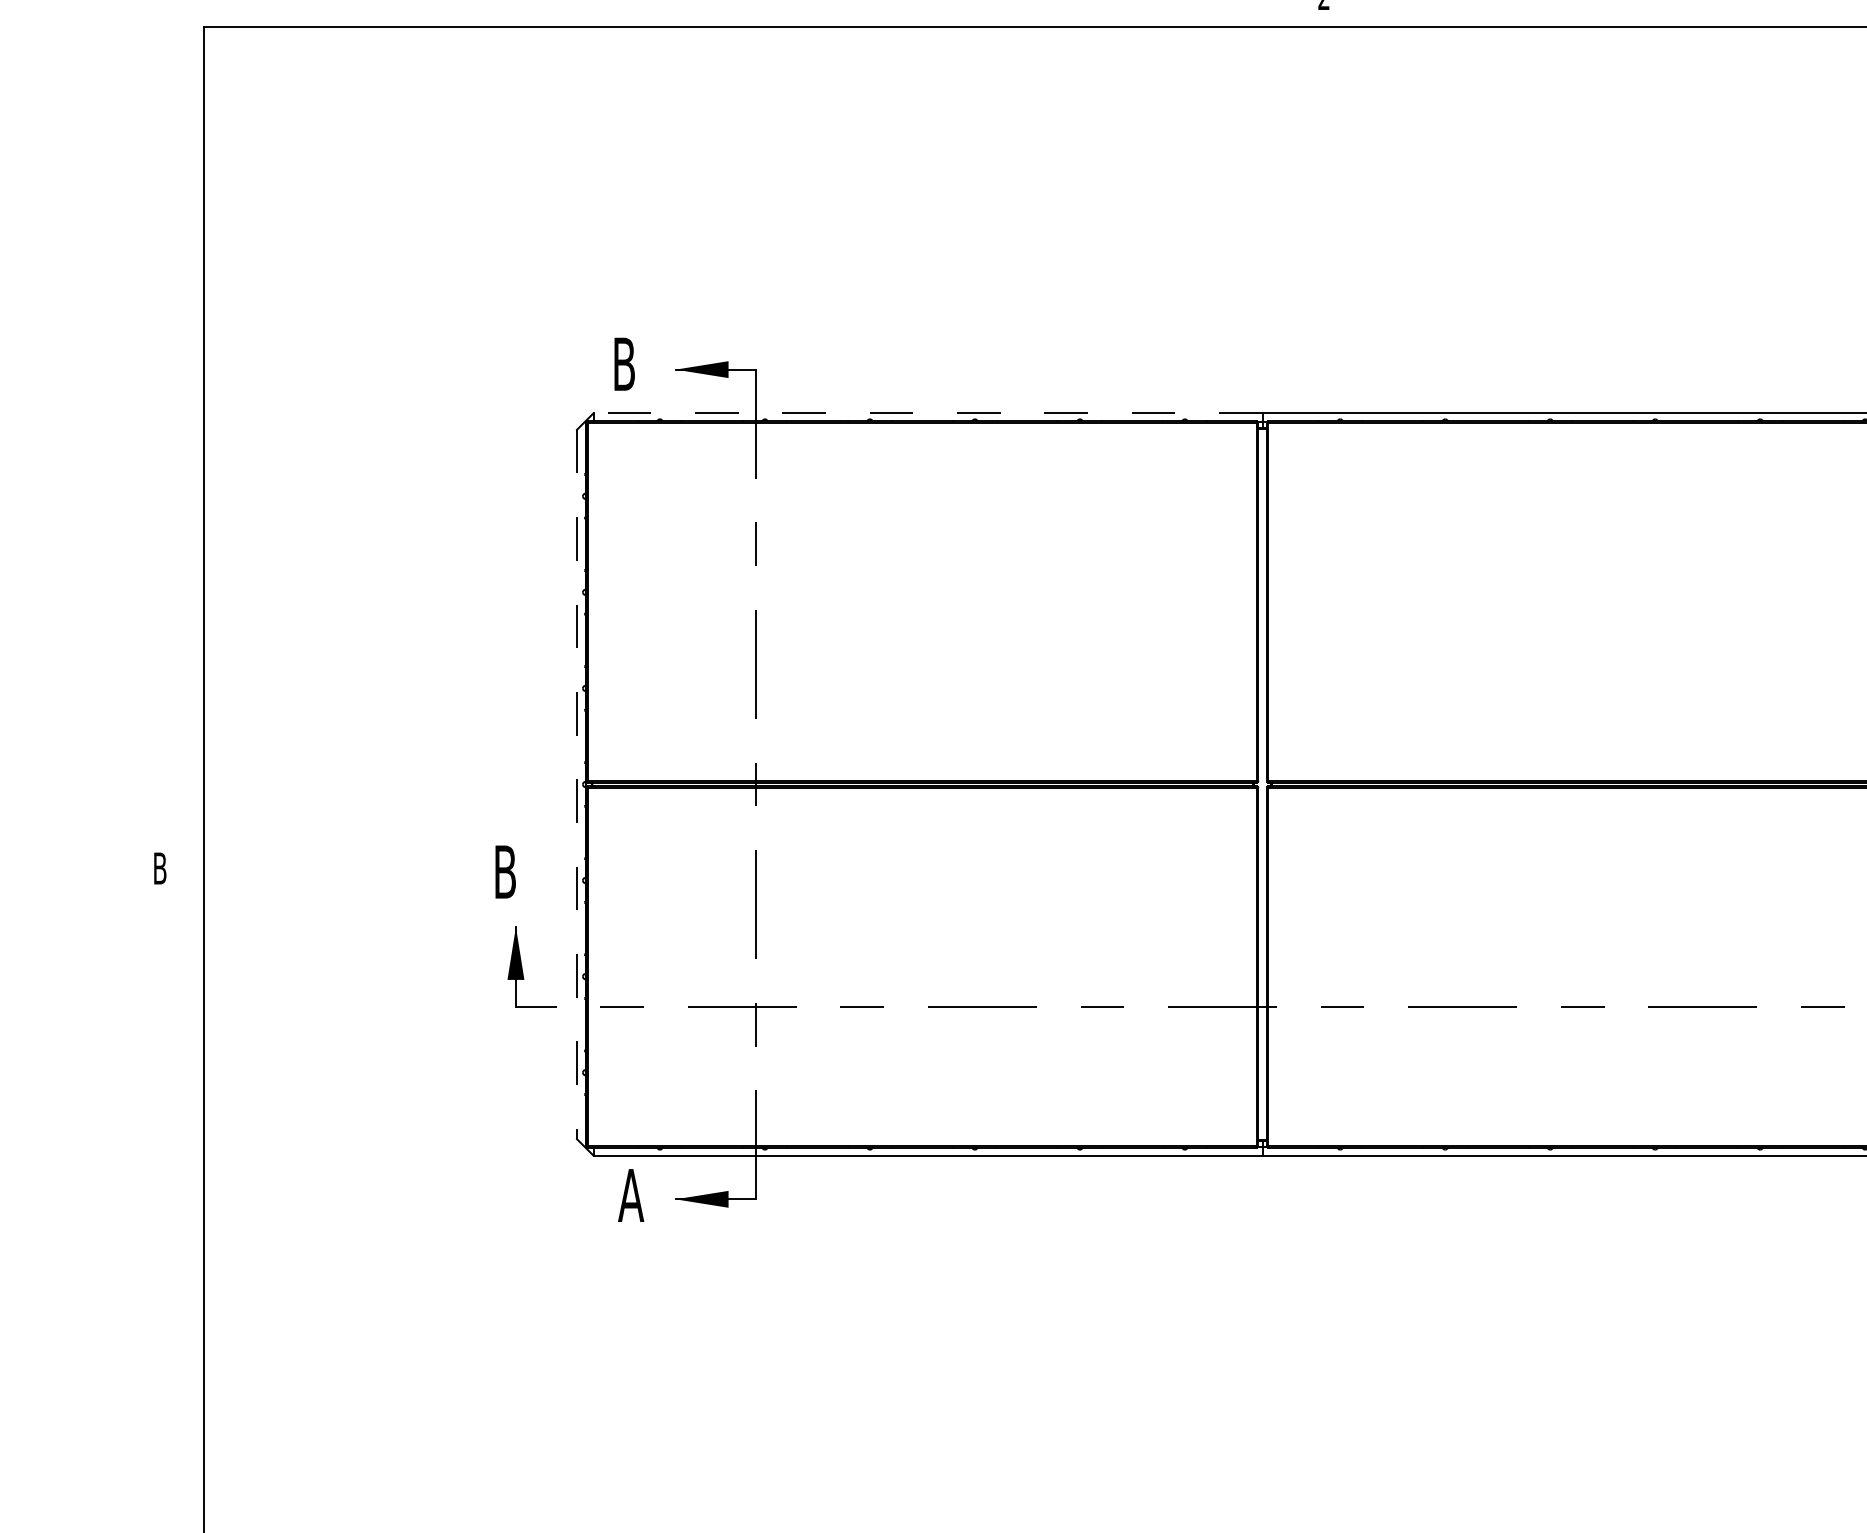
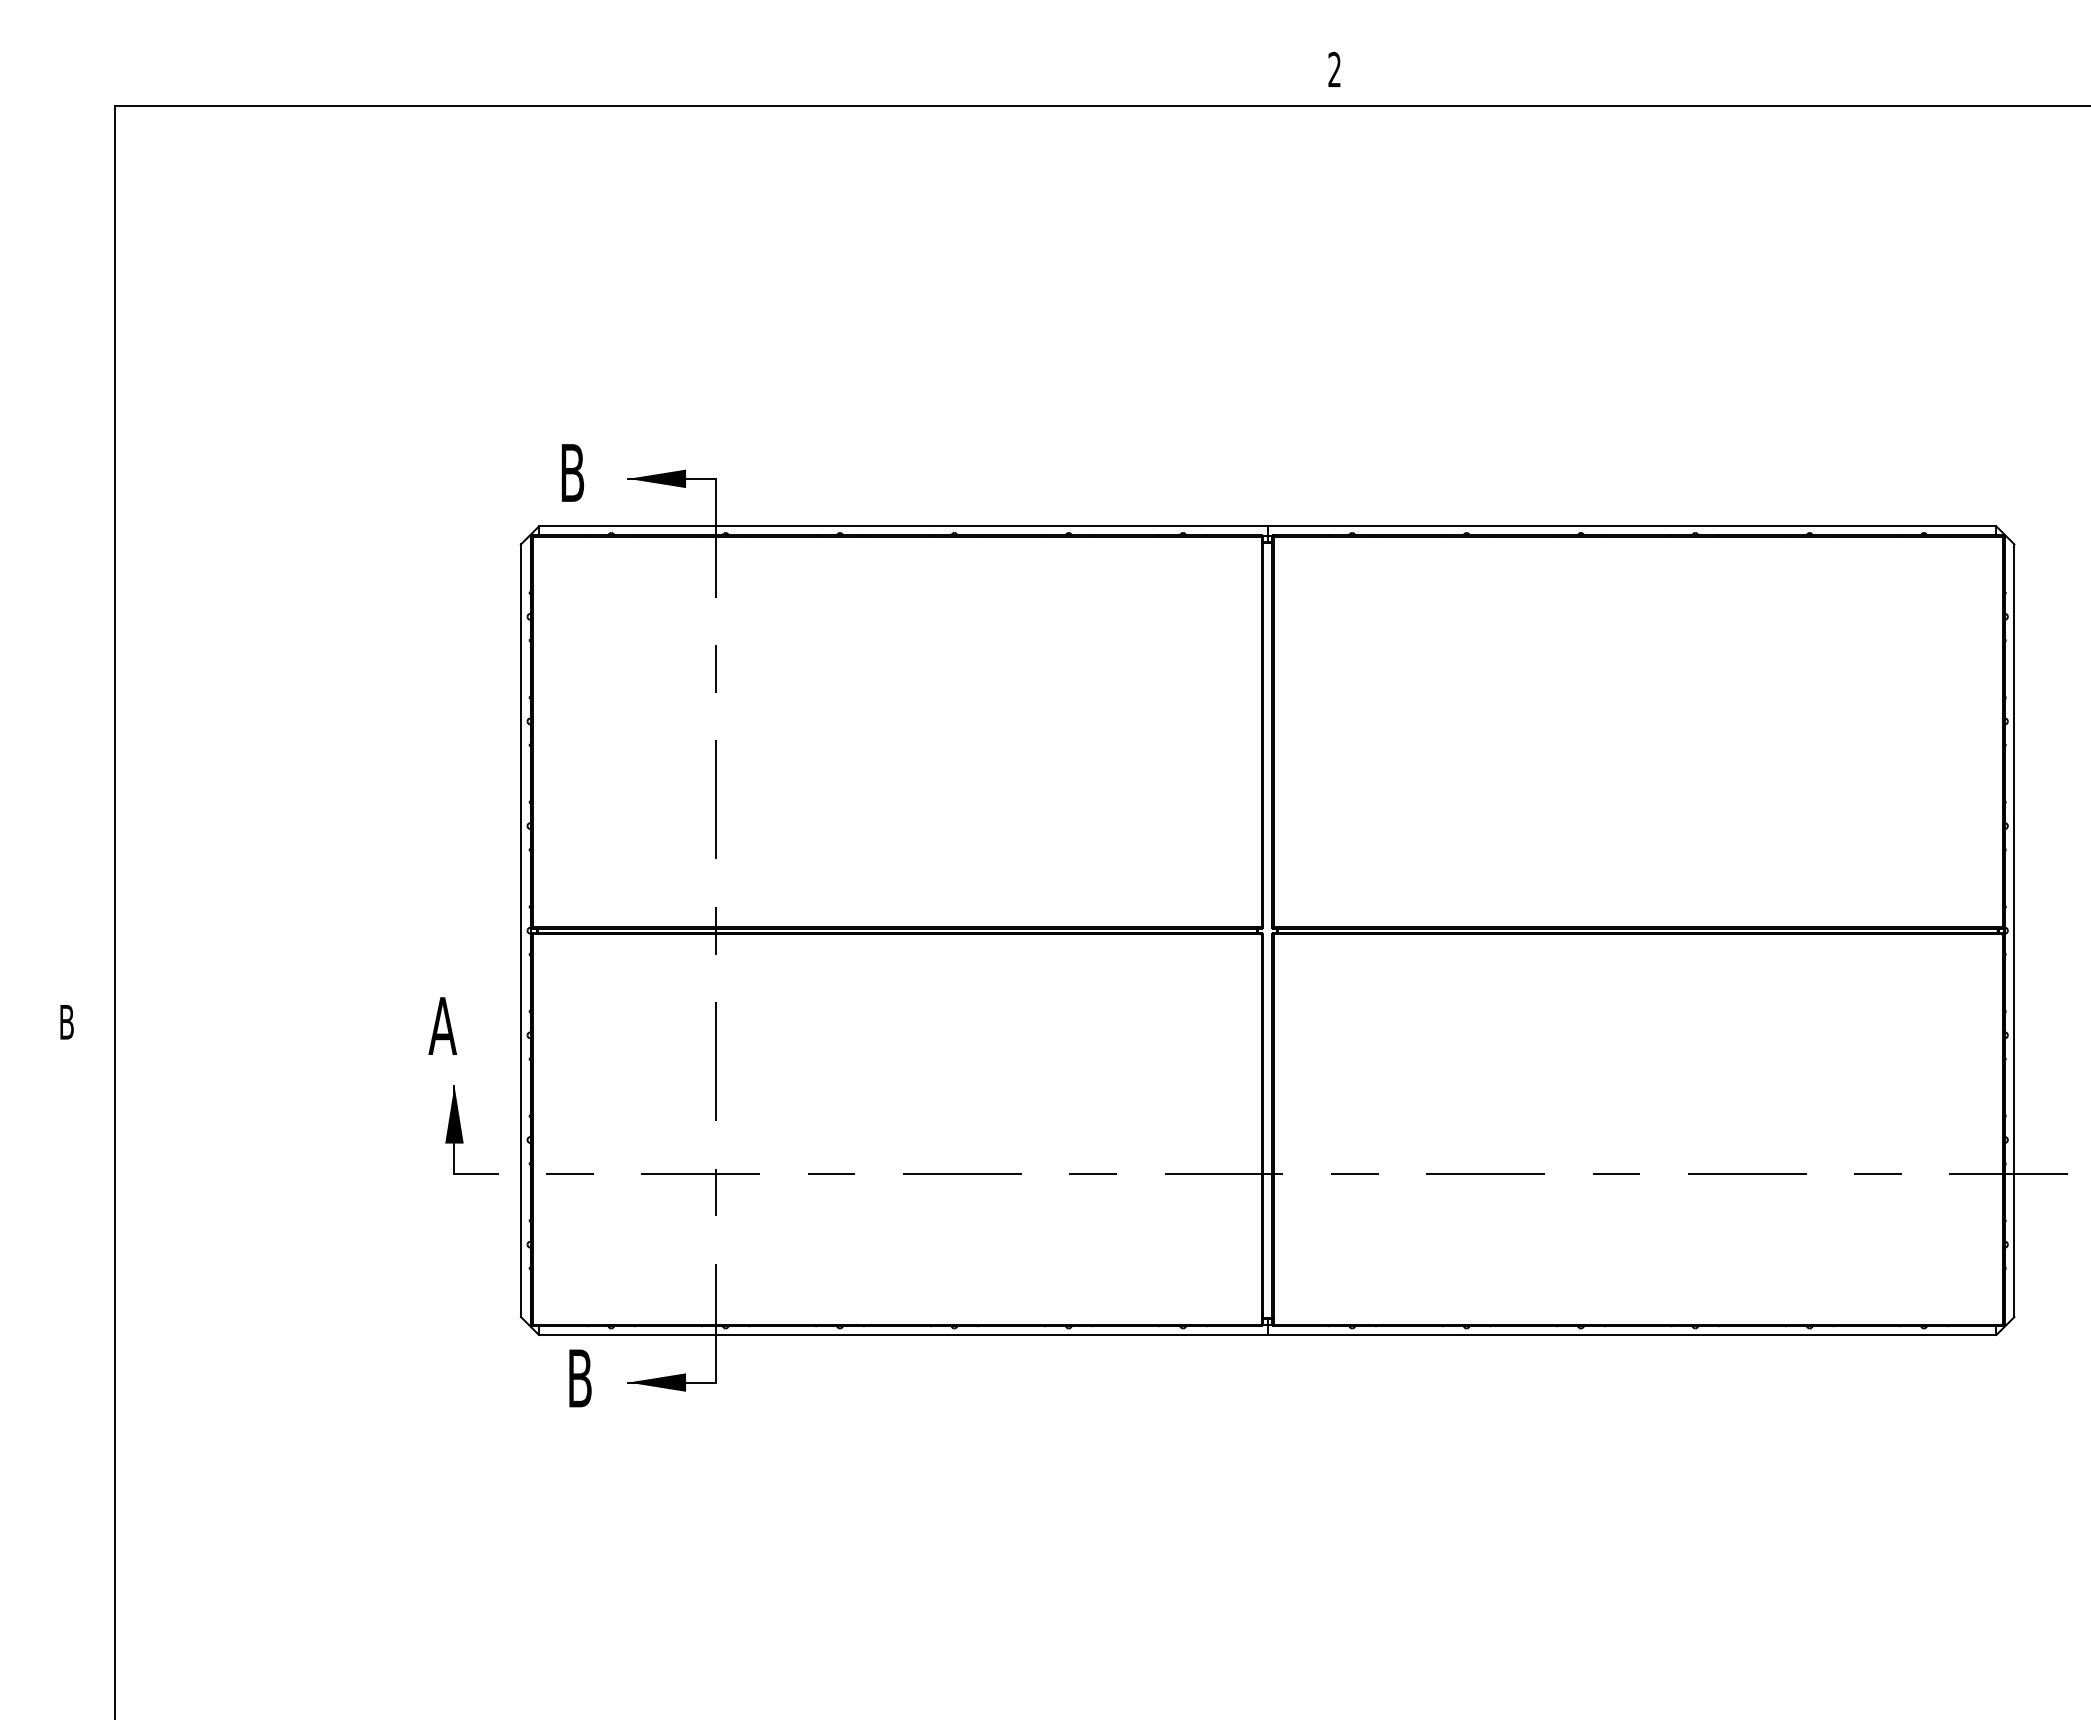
line: (927, 413) -> (902, 526), dashed -> solid
line: (576, 785) -> (520, 931), dashed -> solid
text: (504, 871) -> (442, 1025), B -> A
text: (630, 1195) -> (579, 1378), A -> B

